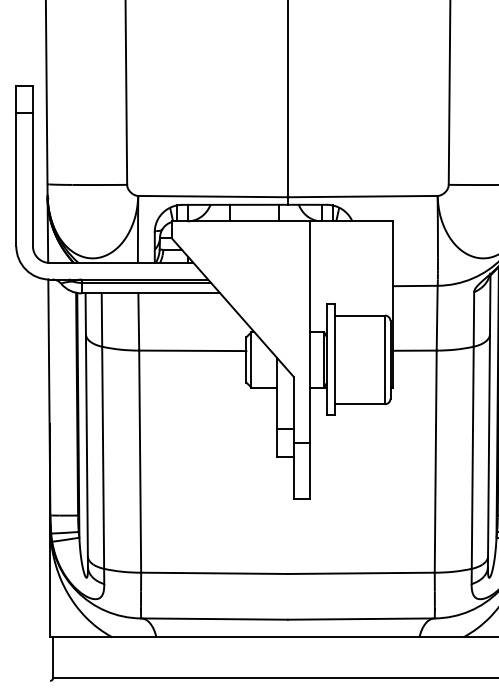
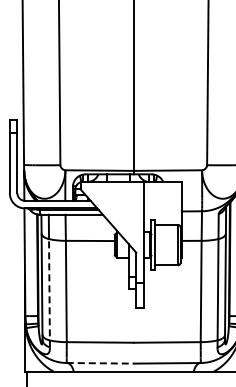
line: (103, 463) -> (49, 292), solid -> dashed
line: (215, 619) -> (100, 363), solid -> dashed

